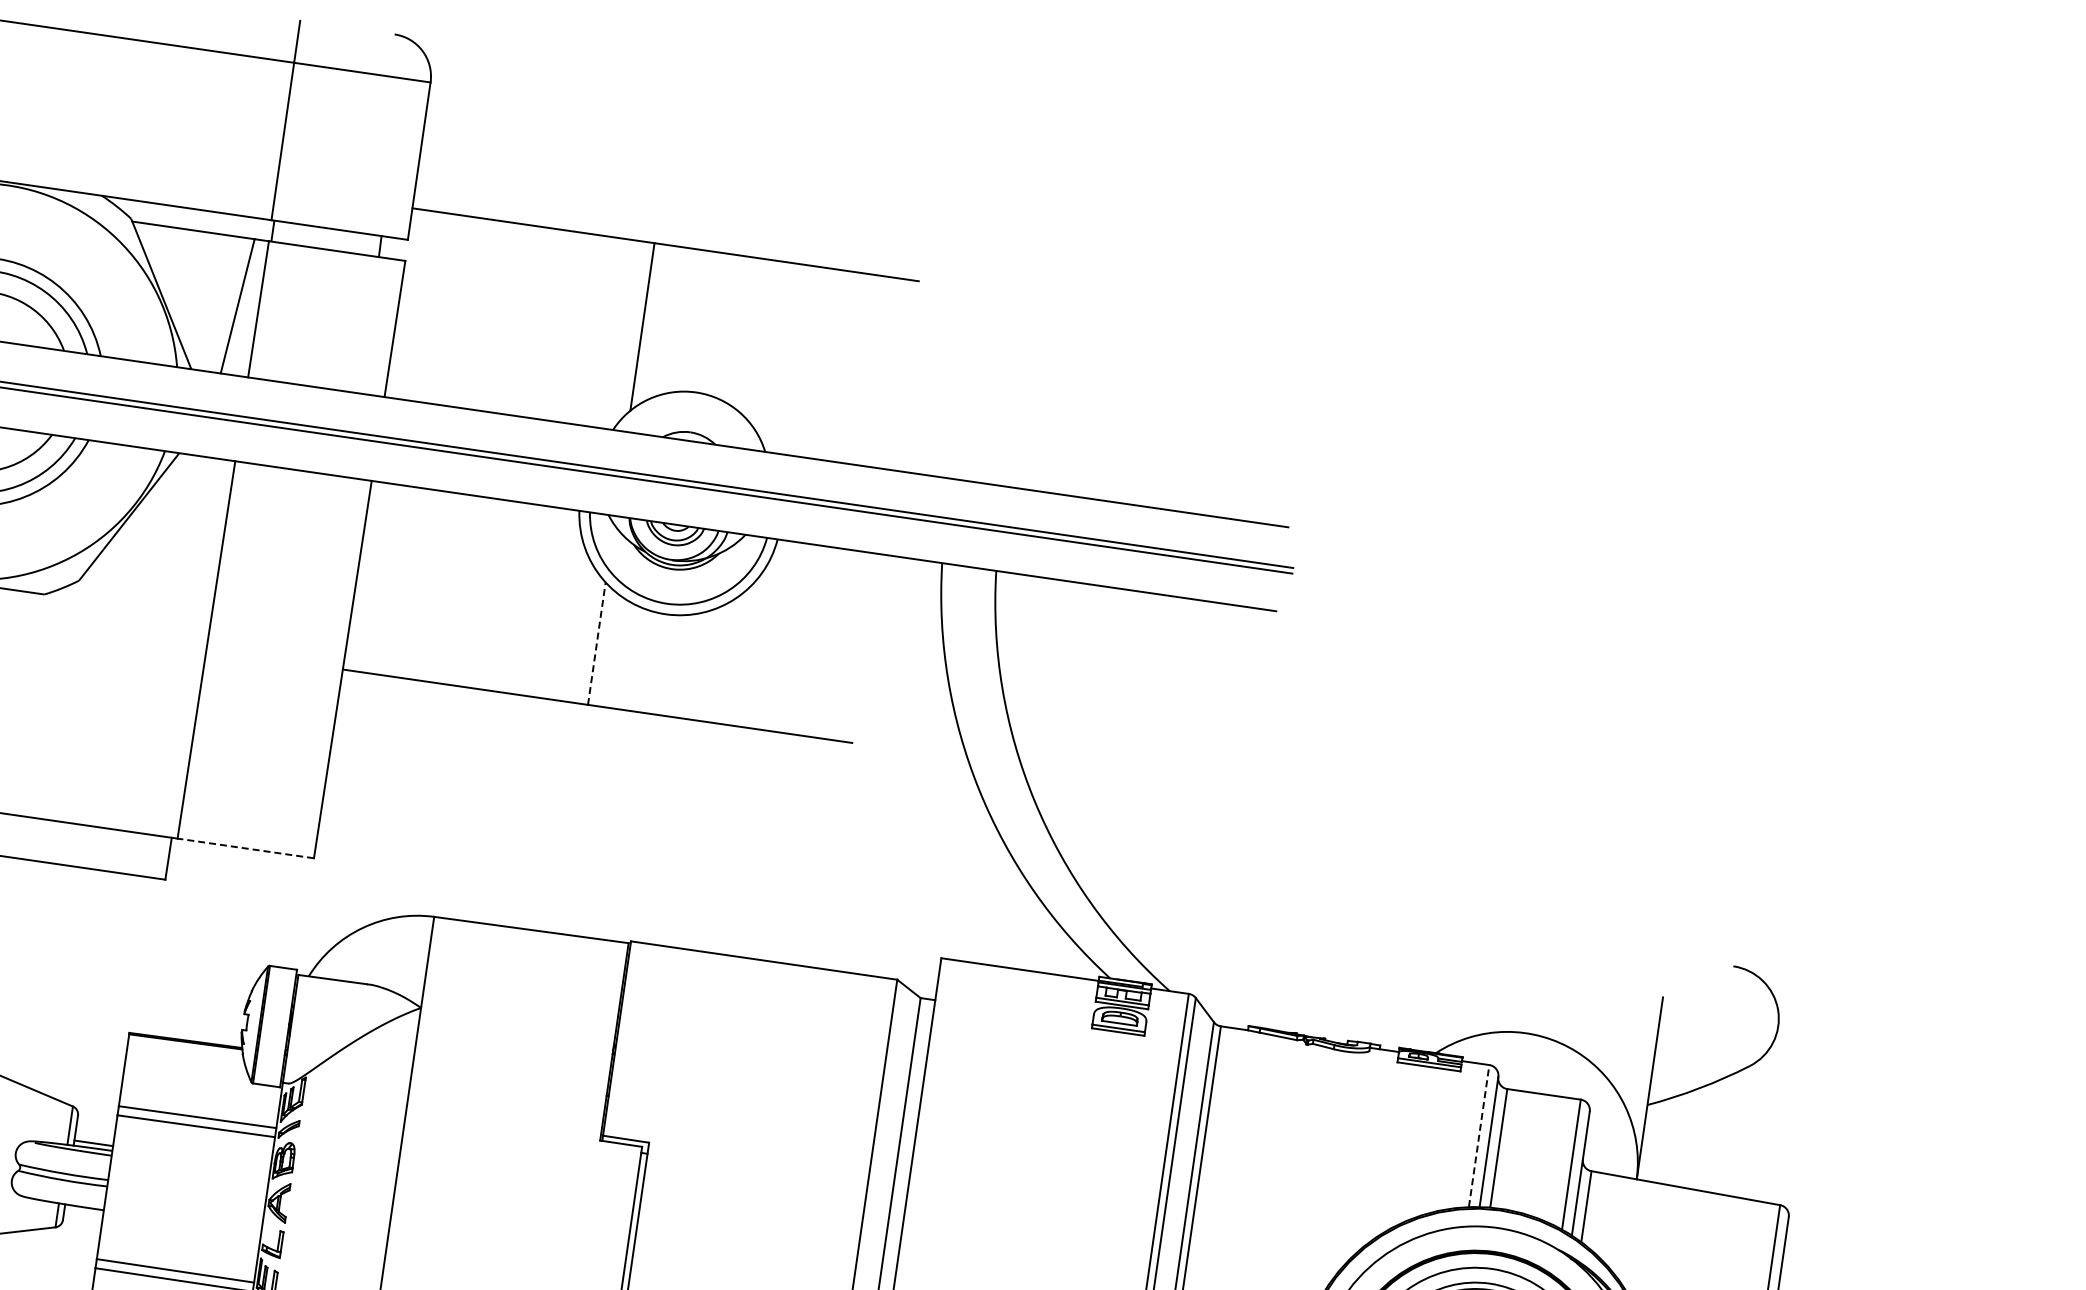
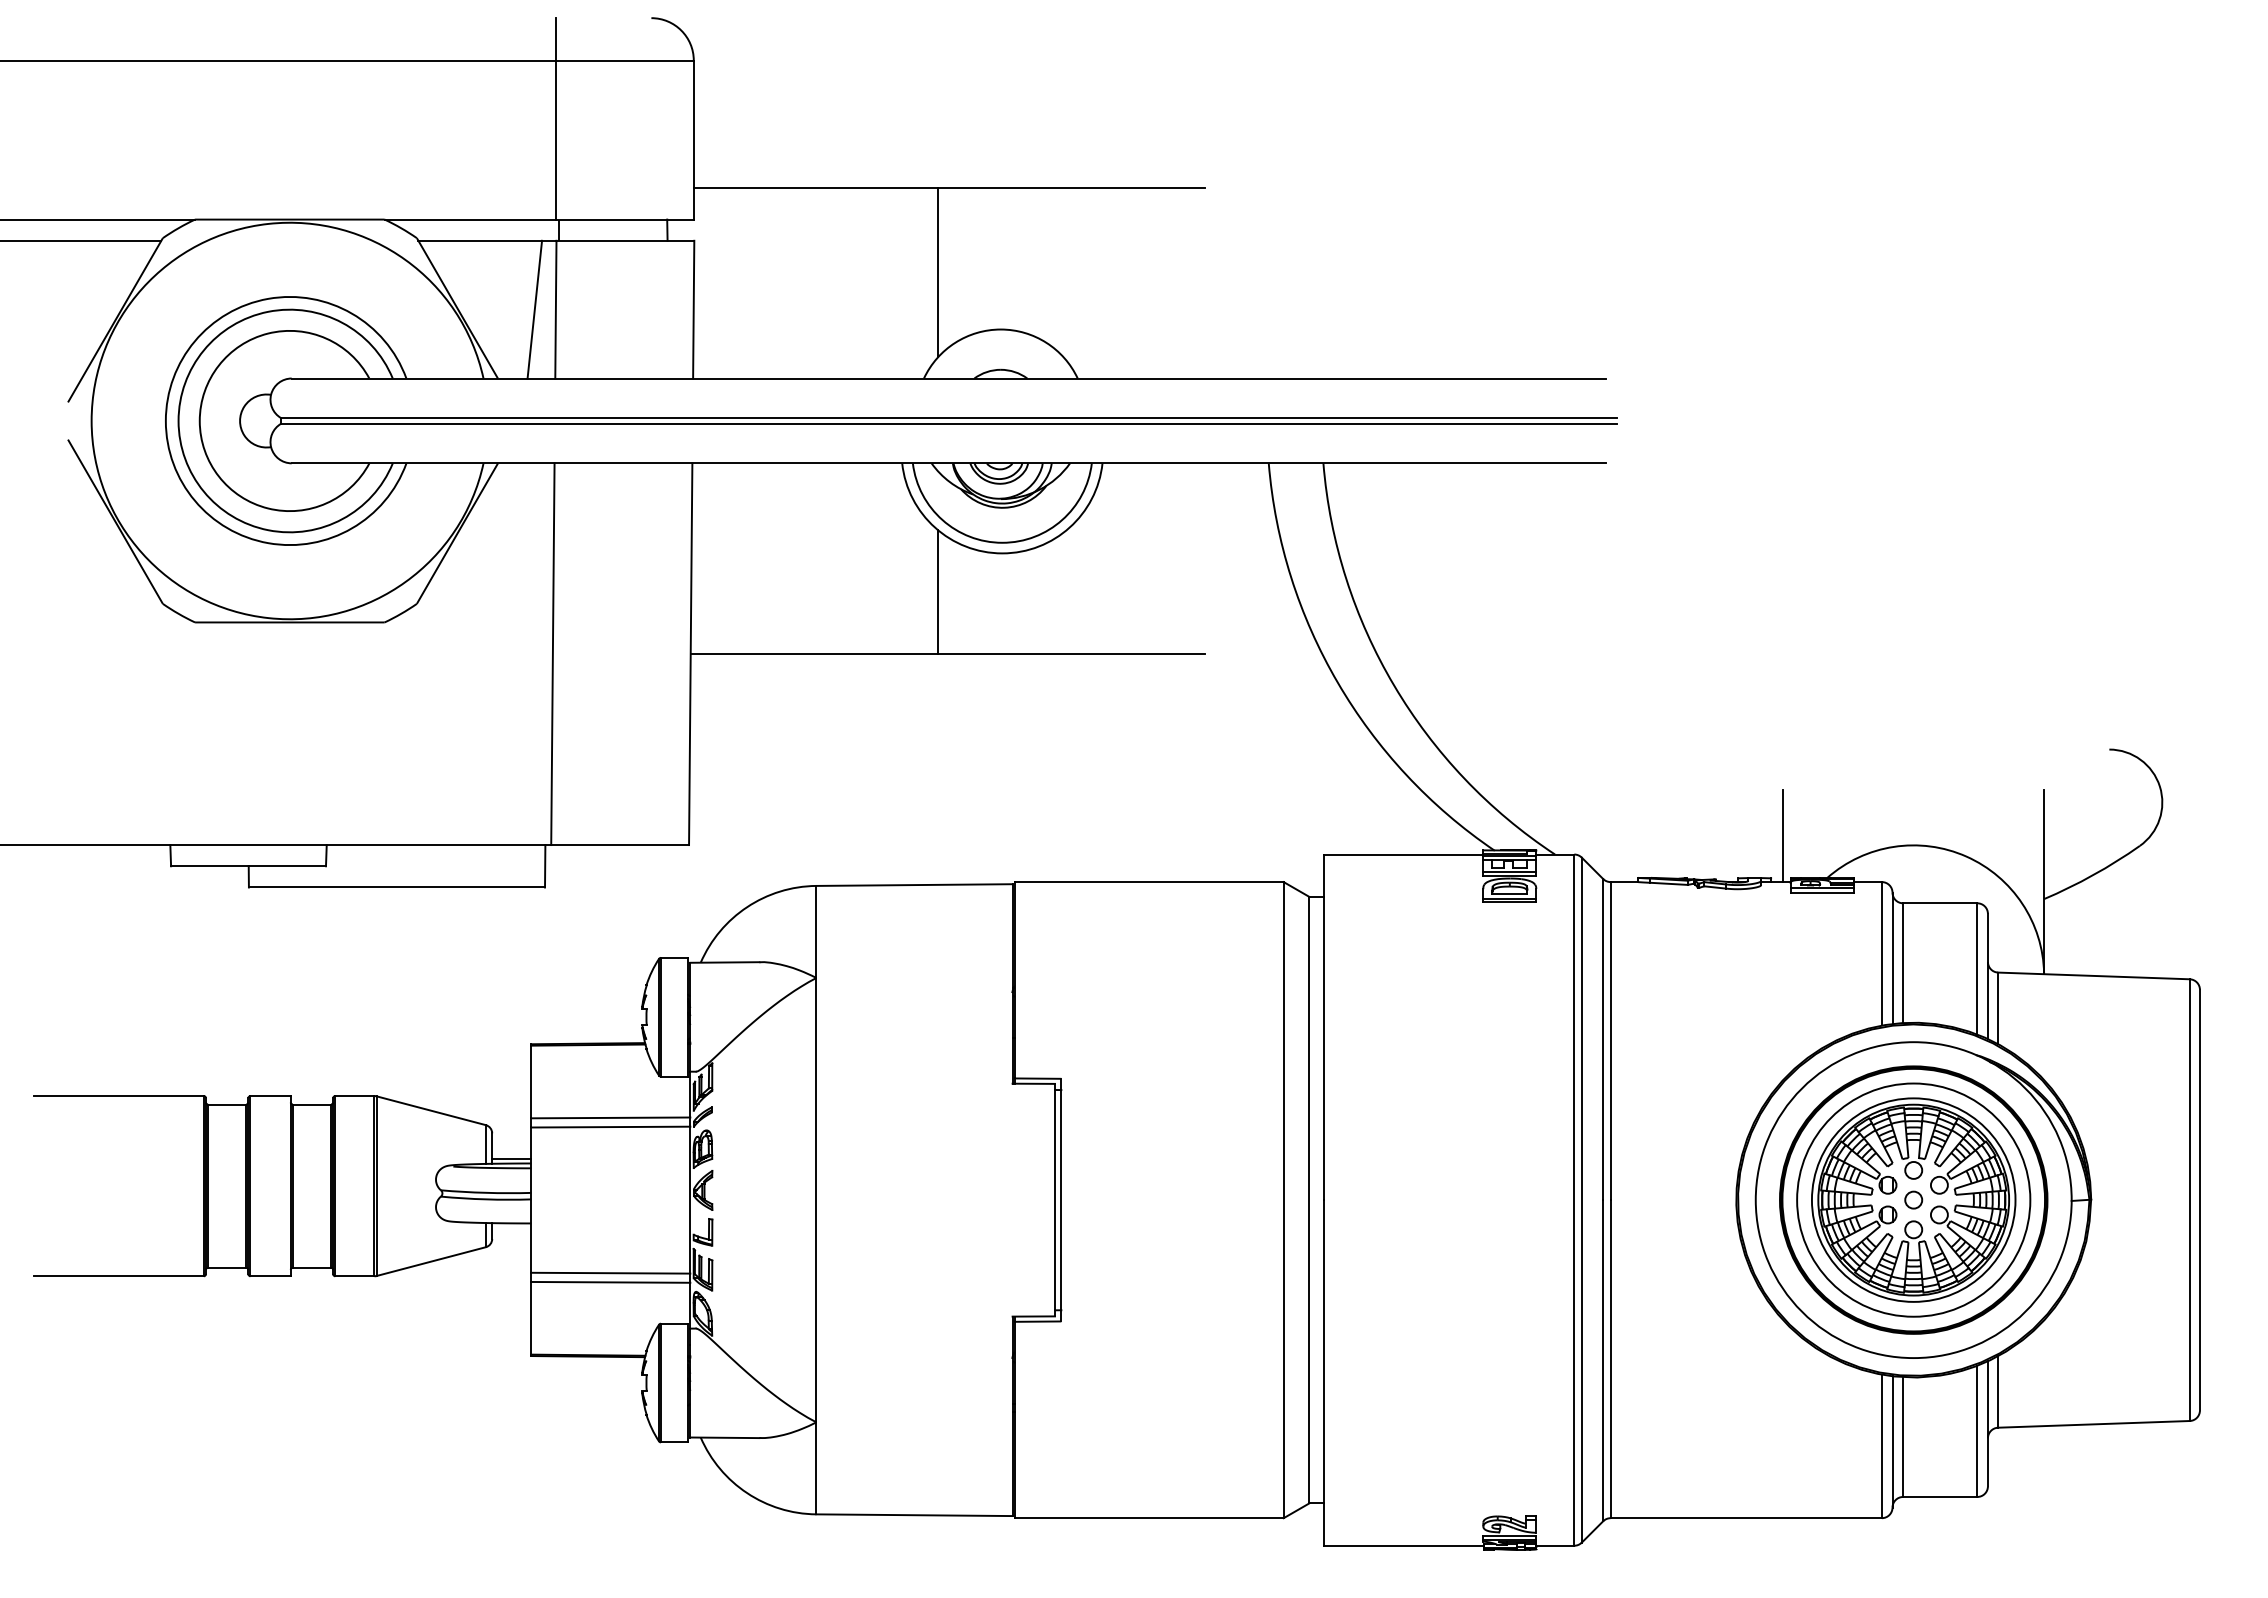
line: (596, 643) -> (938, 592), dashed -> solid
line: (246, 848) -> (620, 845), dashed -> solid
line: (1398, 1005) -> (1783, 836), added
line: (1478, 1135) -> (1881, 953), dashed -> solid

